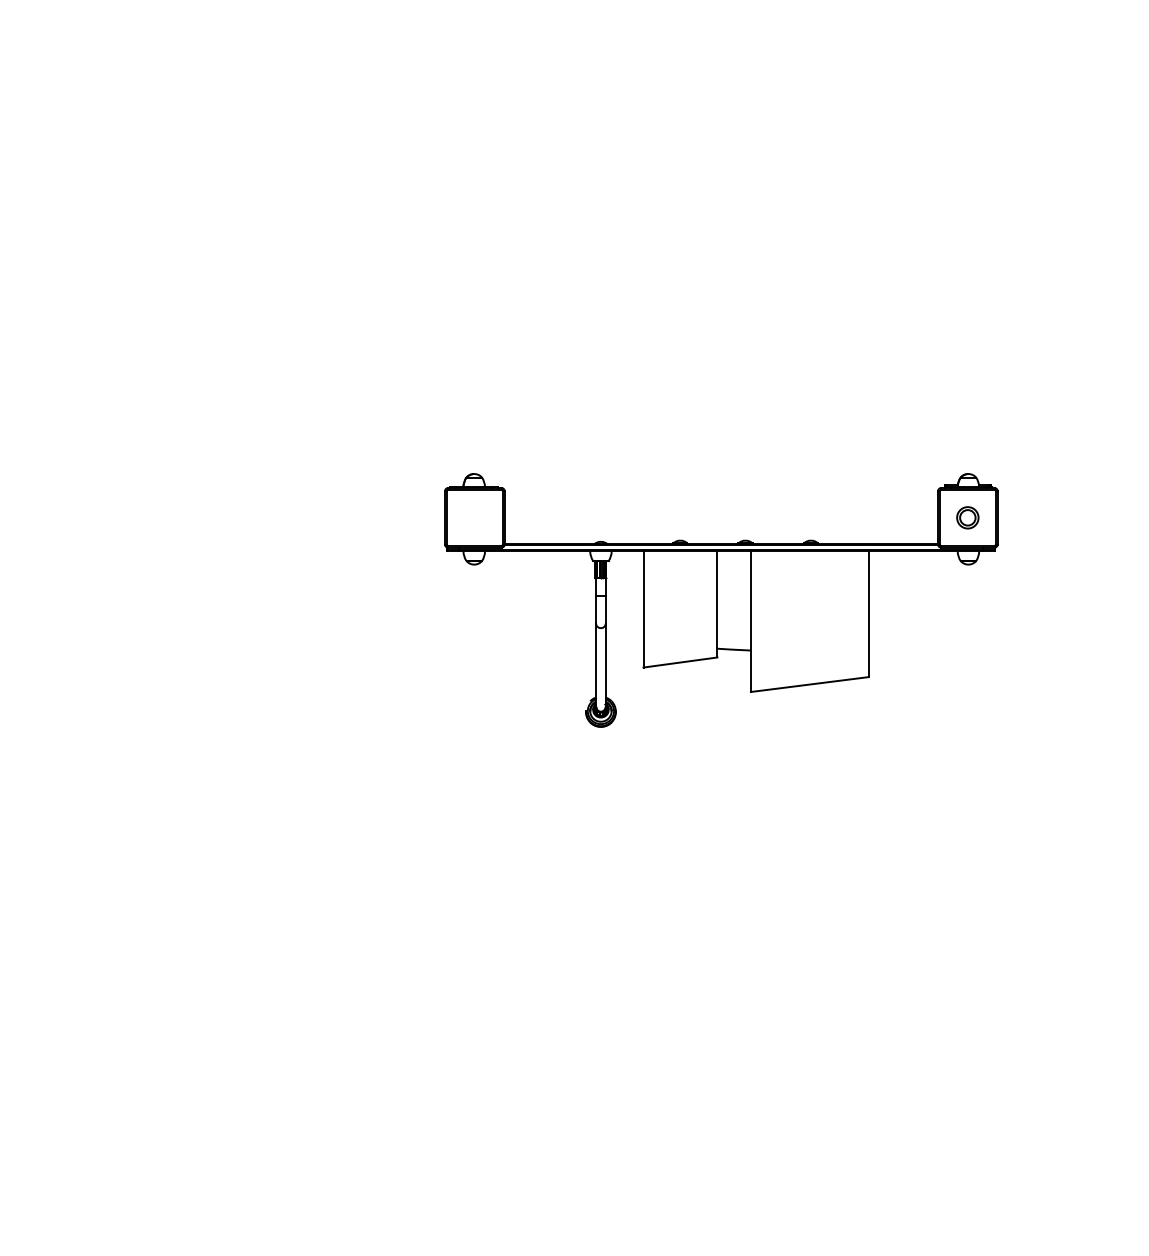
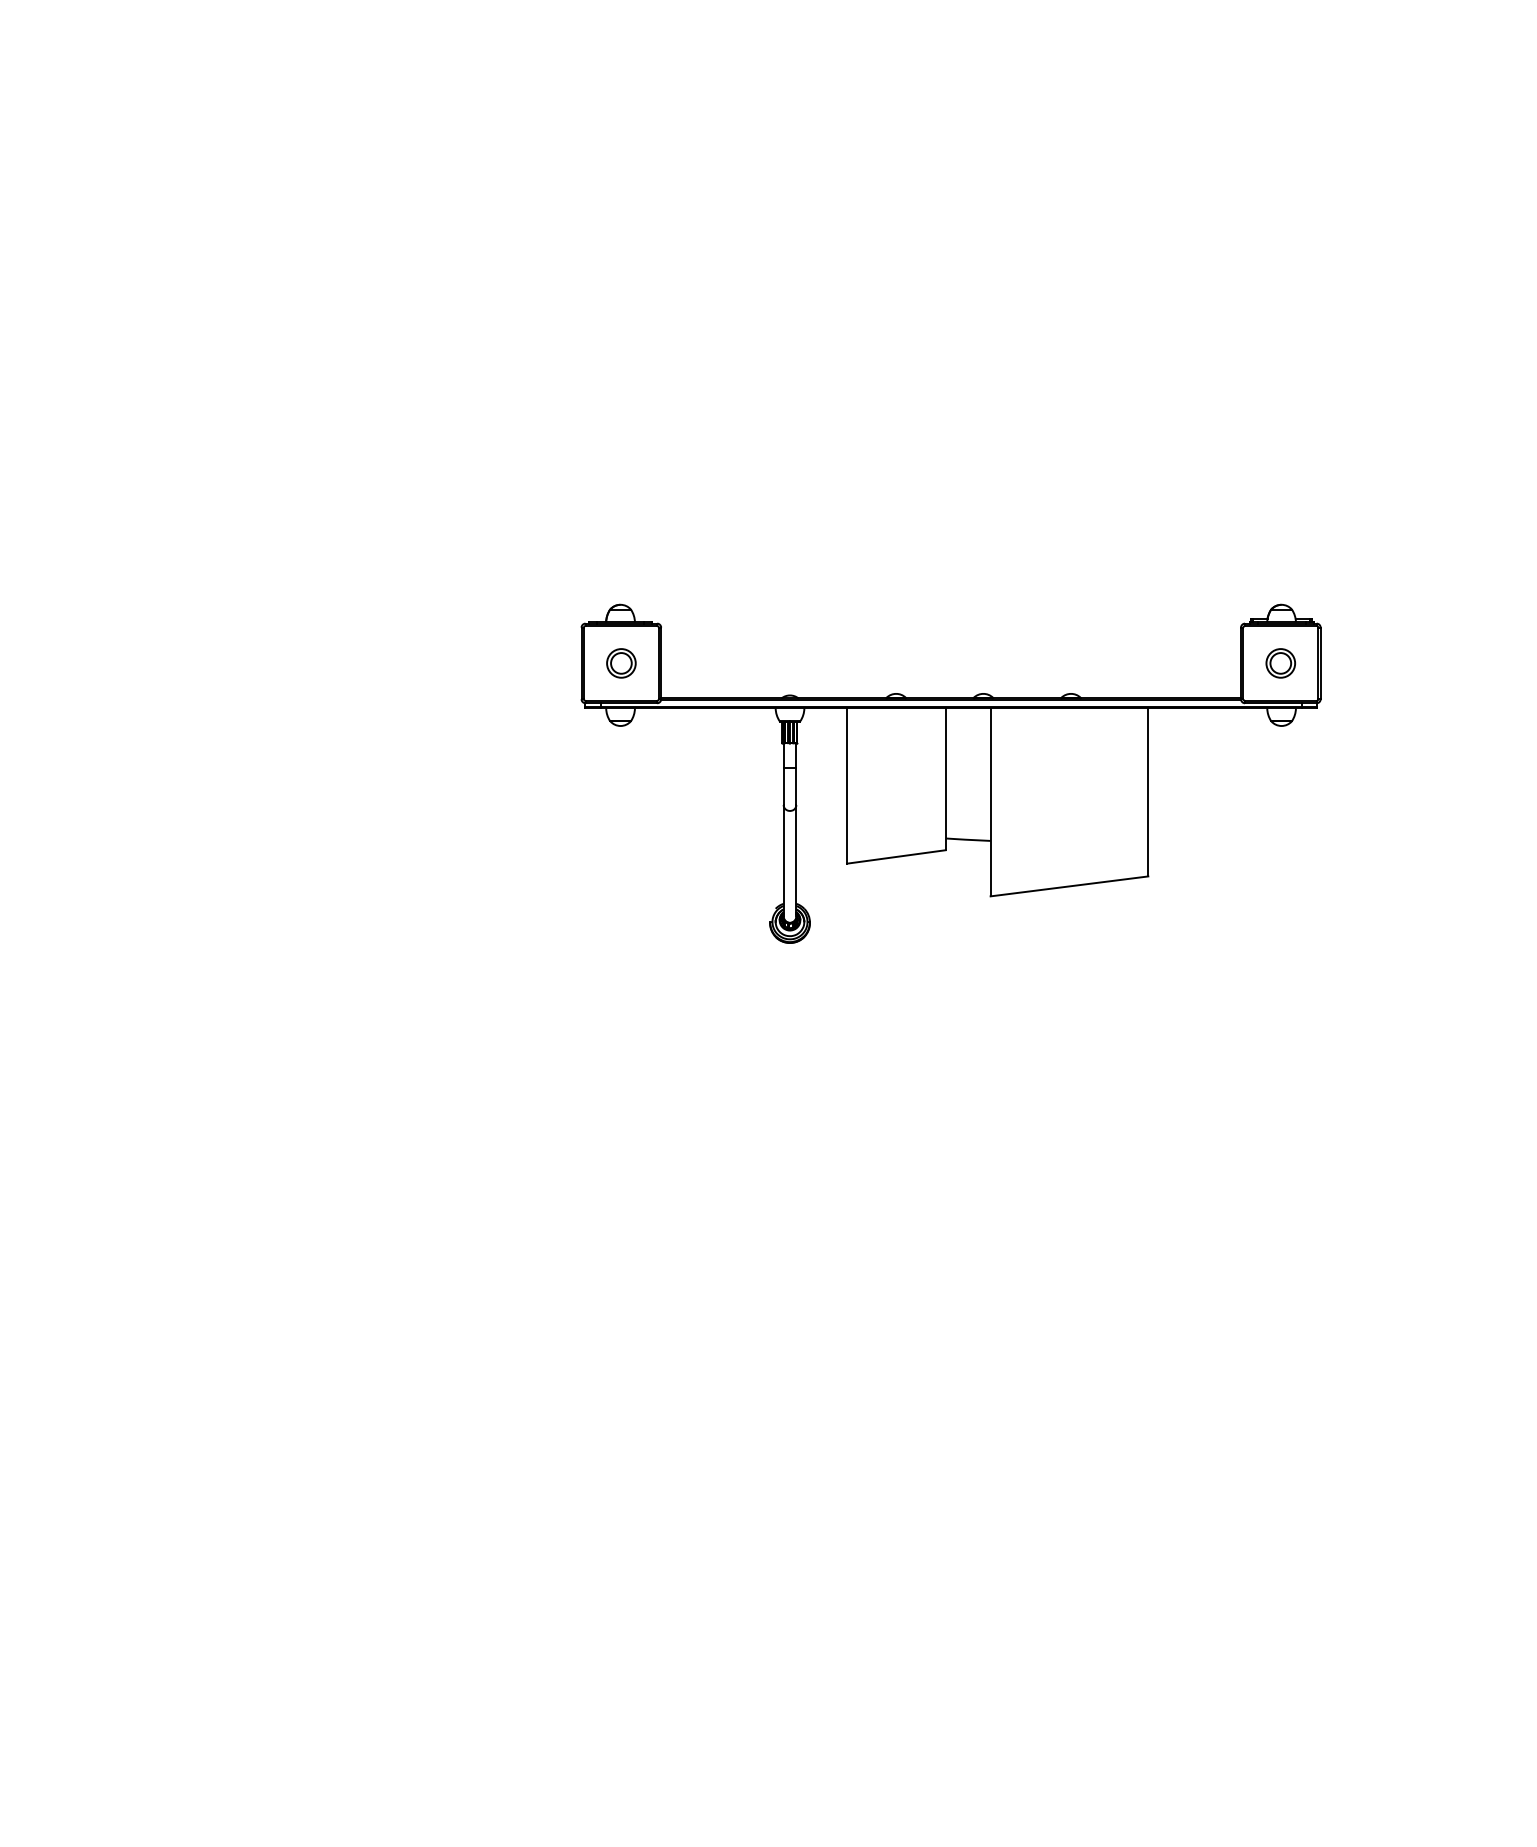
part: (474, 517) -> (621, 663), added

